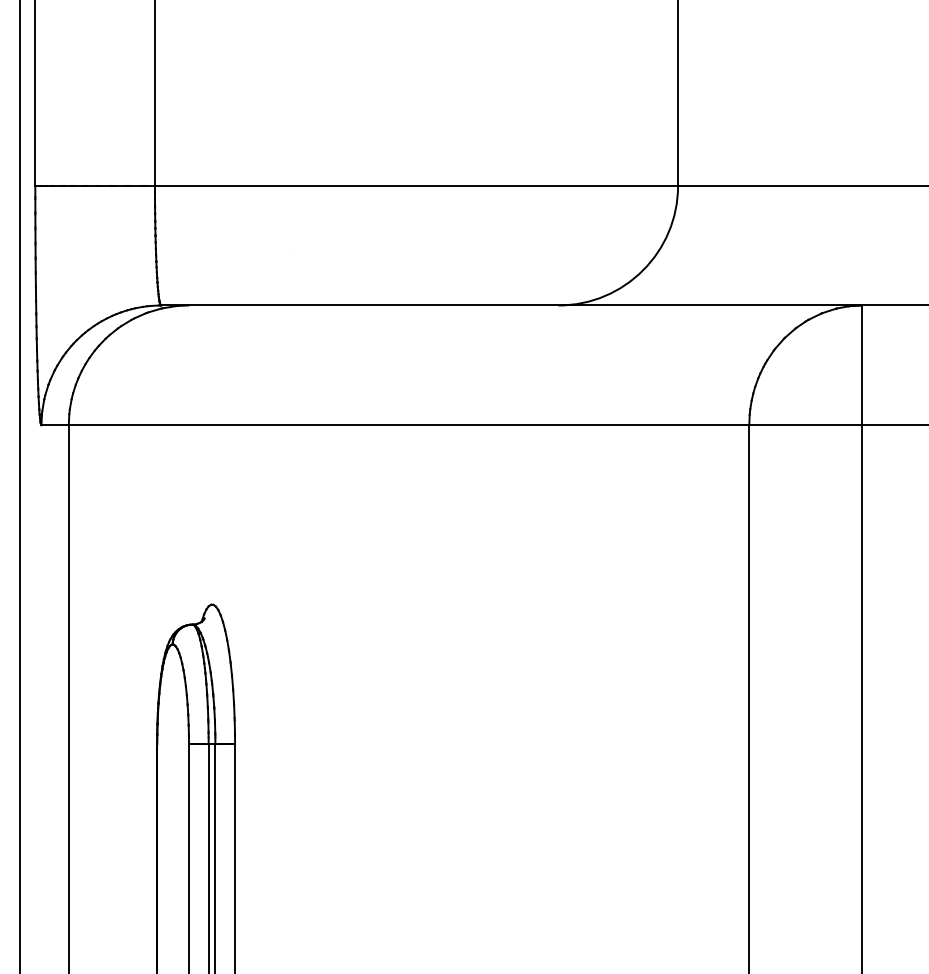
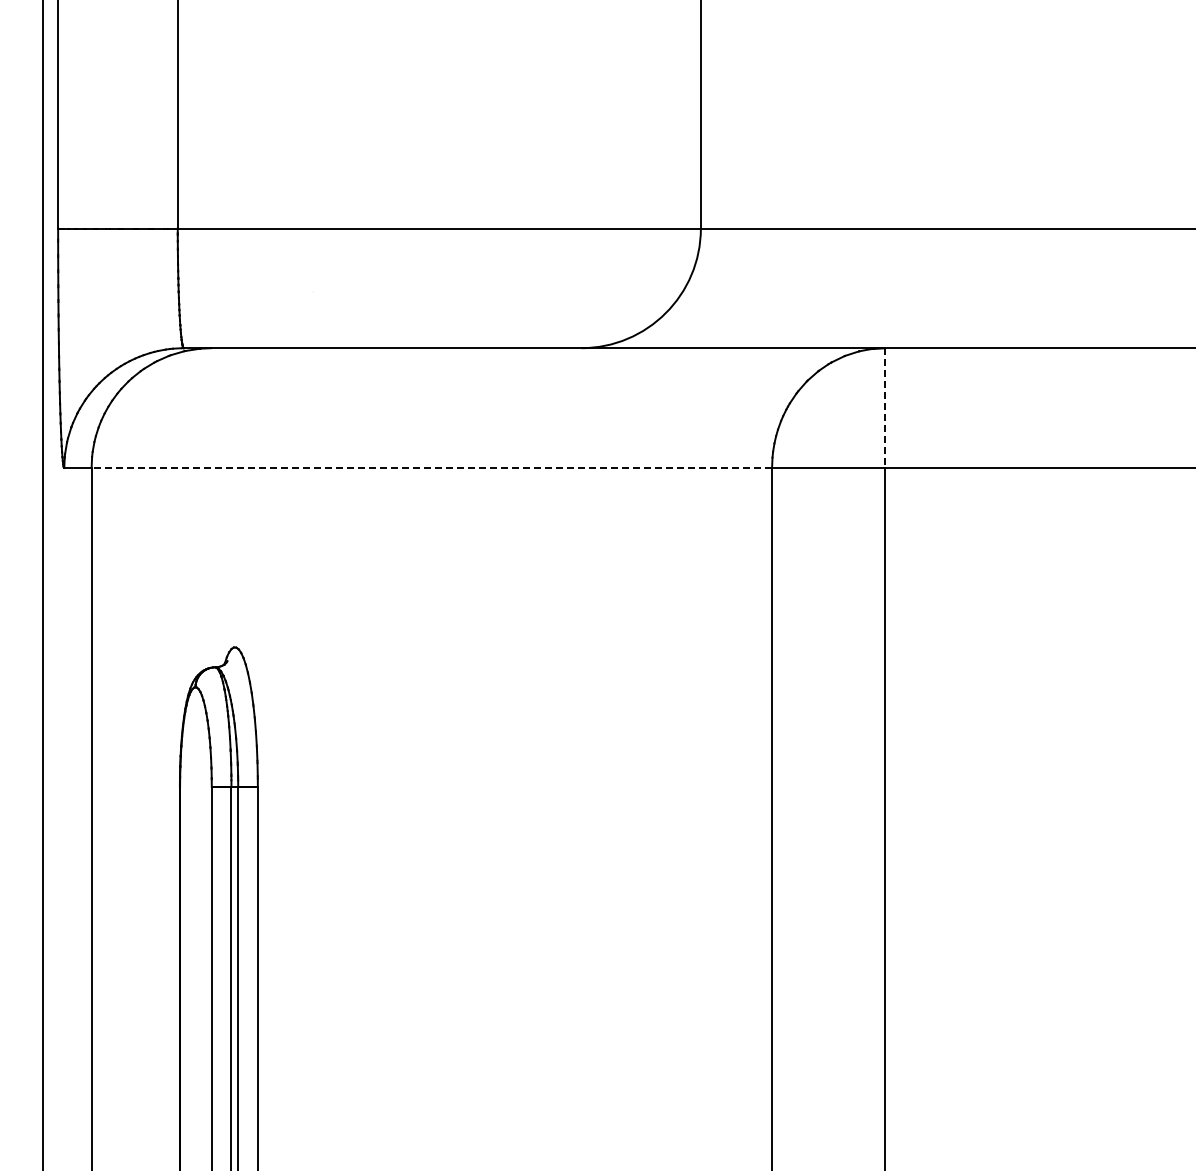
line: (861, 365) -> (884, 408), solid -> dashed
line: (408, 424) -> (431, 467), solid -> dashed

